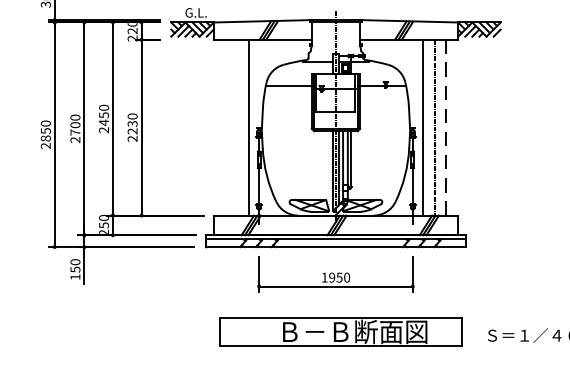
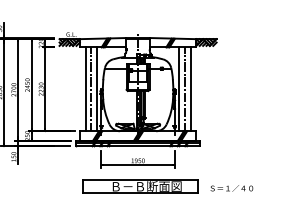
line: (225, 128) -> (85, 89), added
line: (238, 128) -> (91, 89), added
line: (445, 128) -> (190, 89), dashed -> solid

